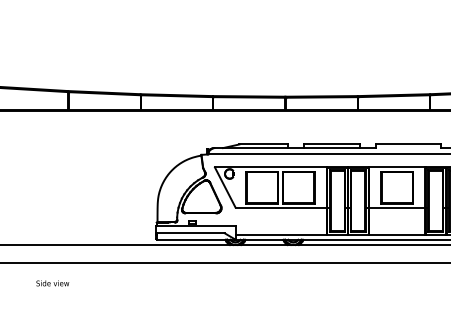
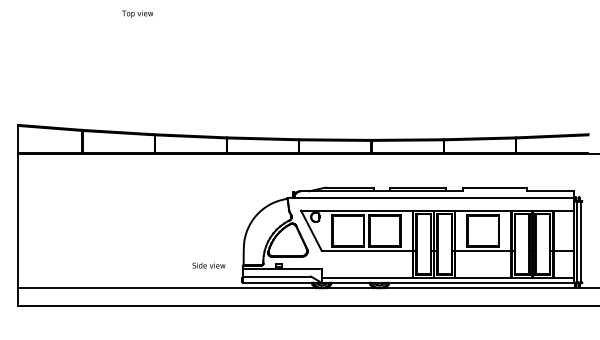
text: (52, 283) -> (208, 265), moved

